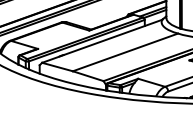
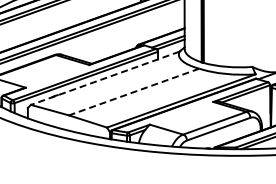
line: (102, 41) -> (105, 78), solid -> dashed
line: (124, 52) -> (133, 92), solid -> dashed

